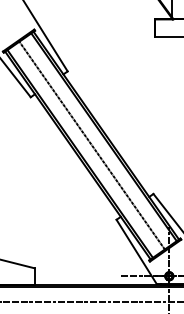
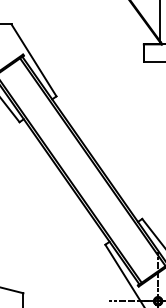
line: (91, 145) -> (80, 170), removed

